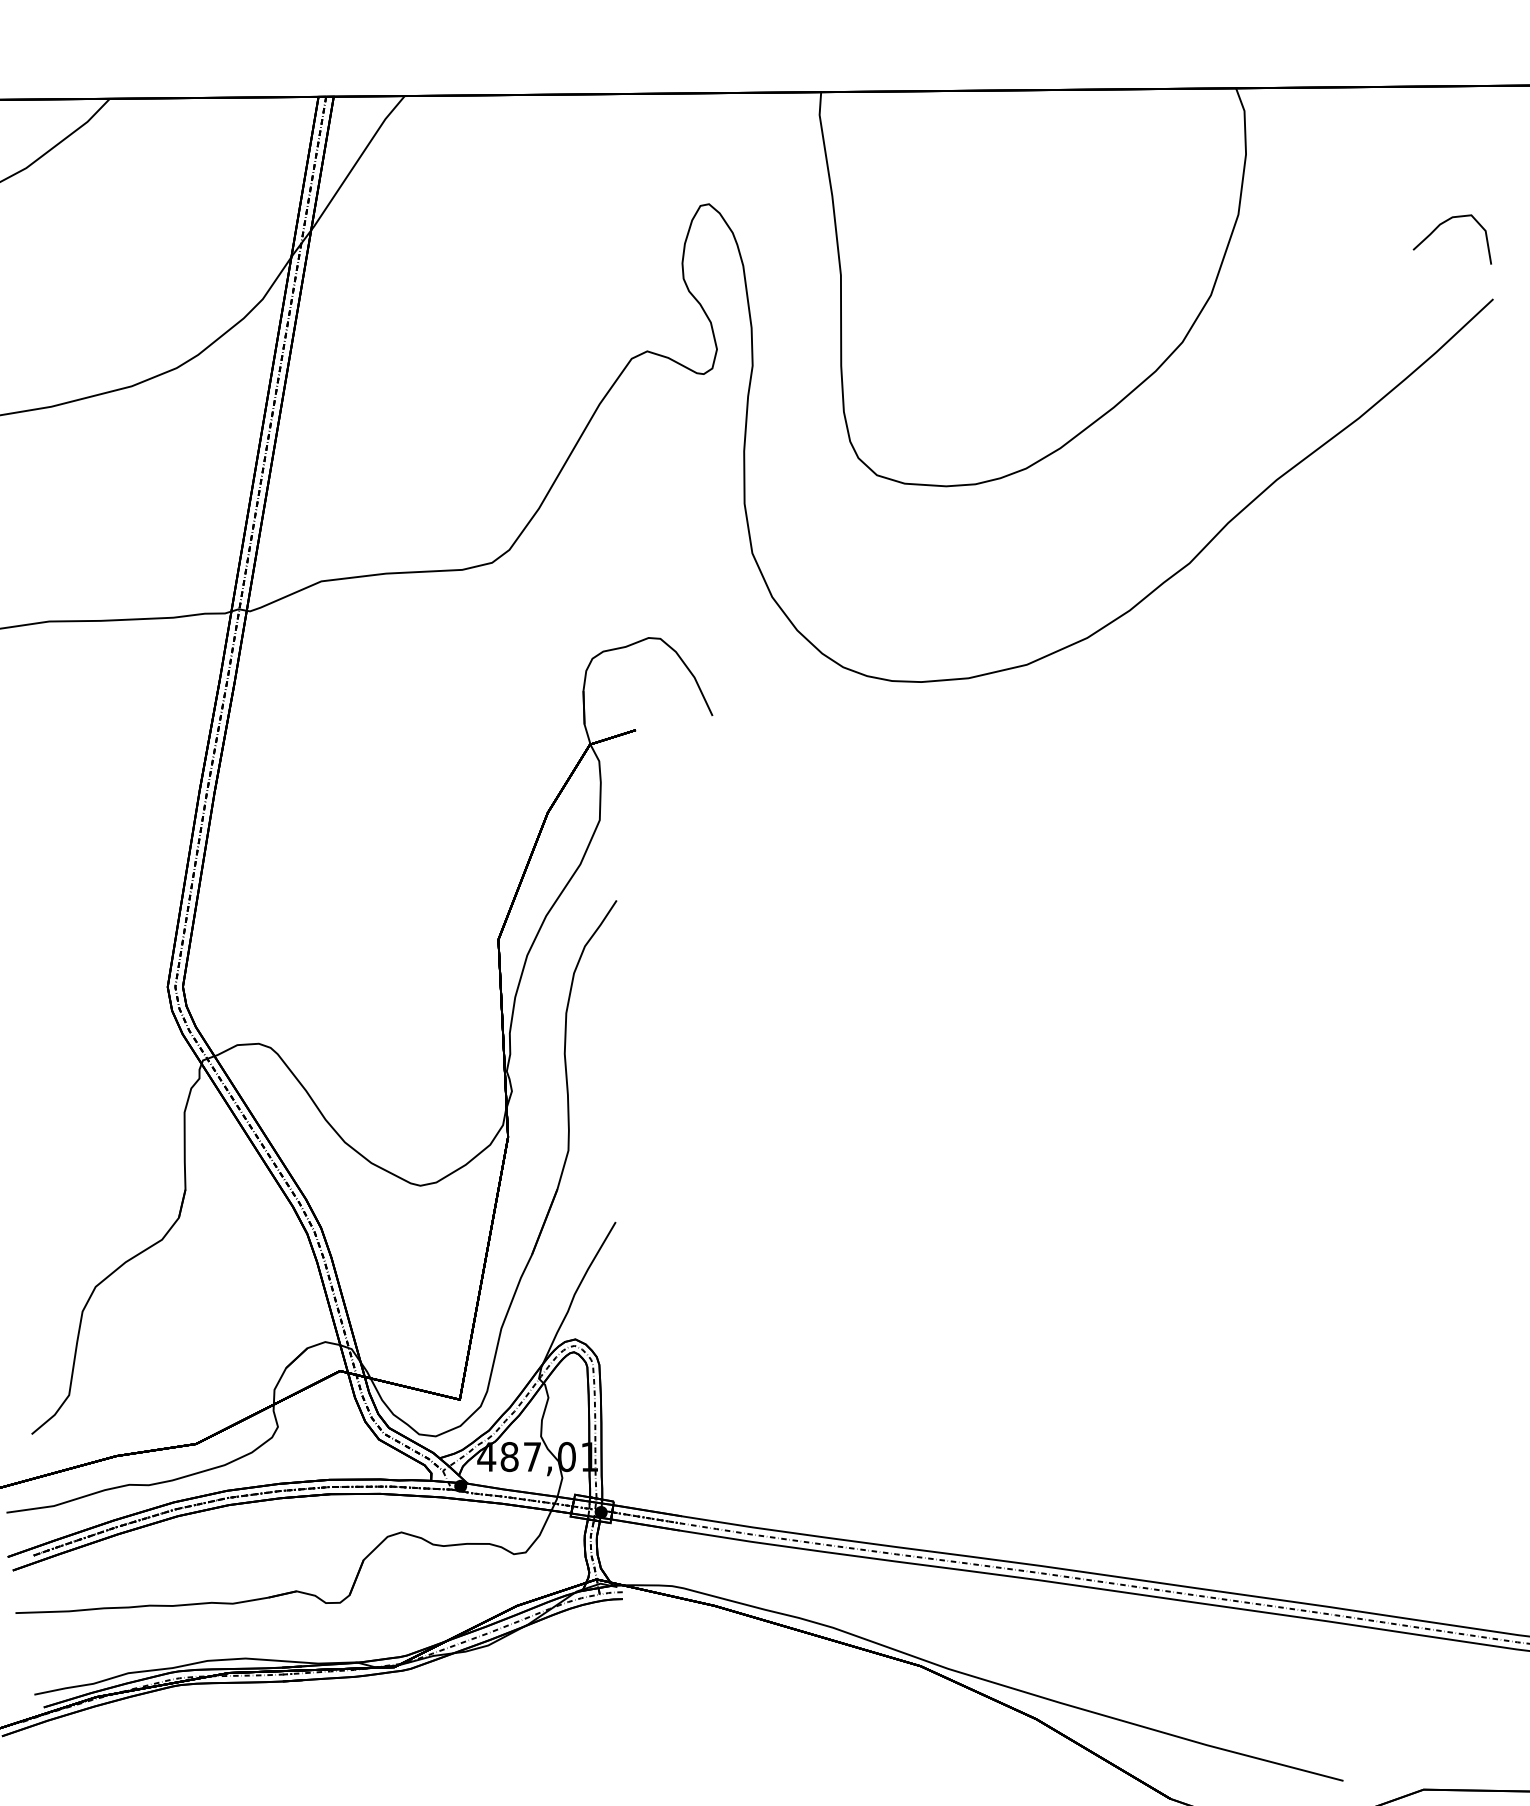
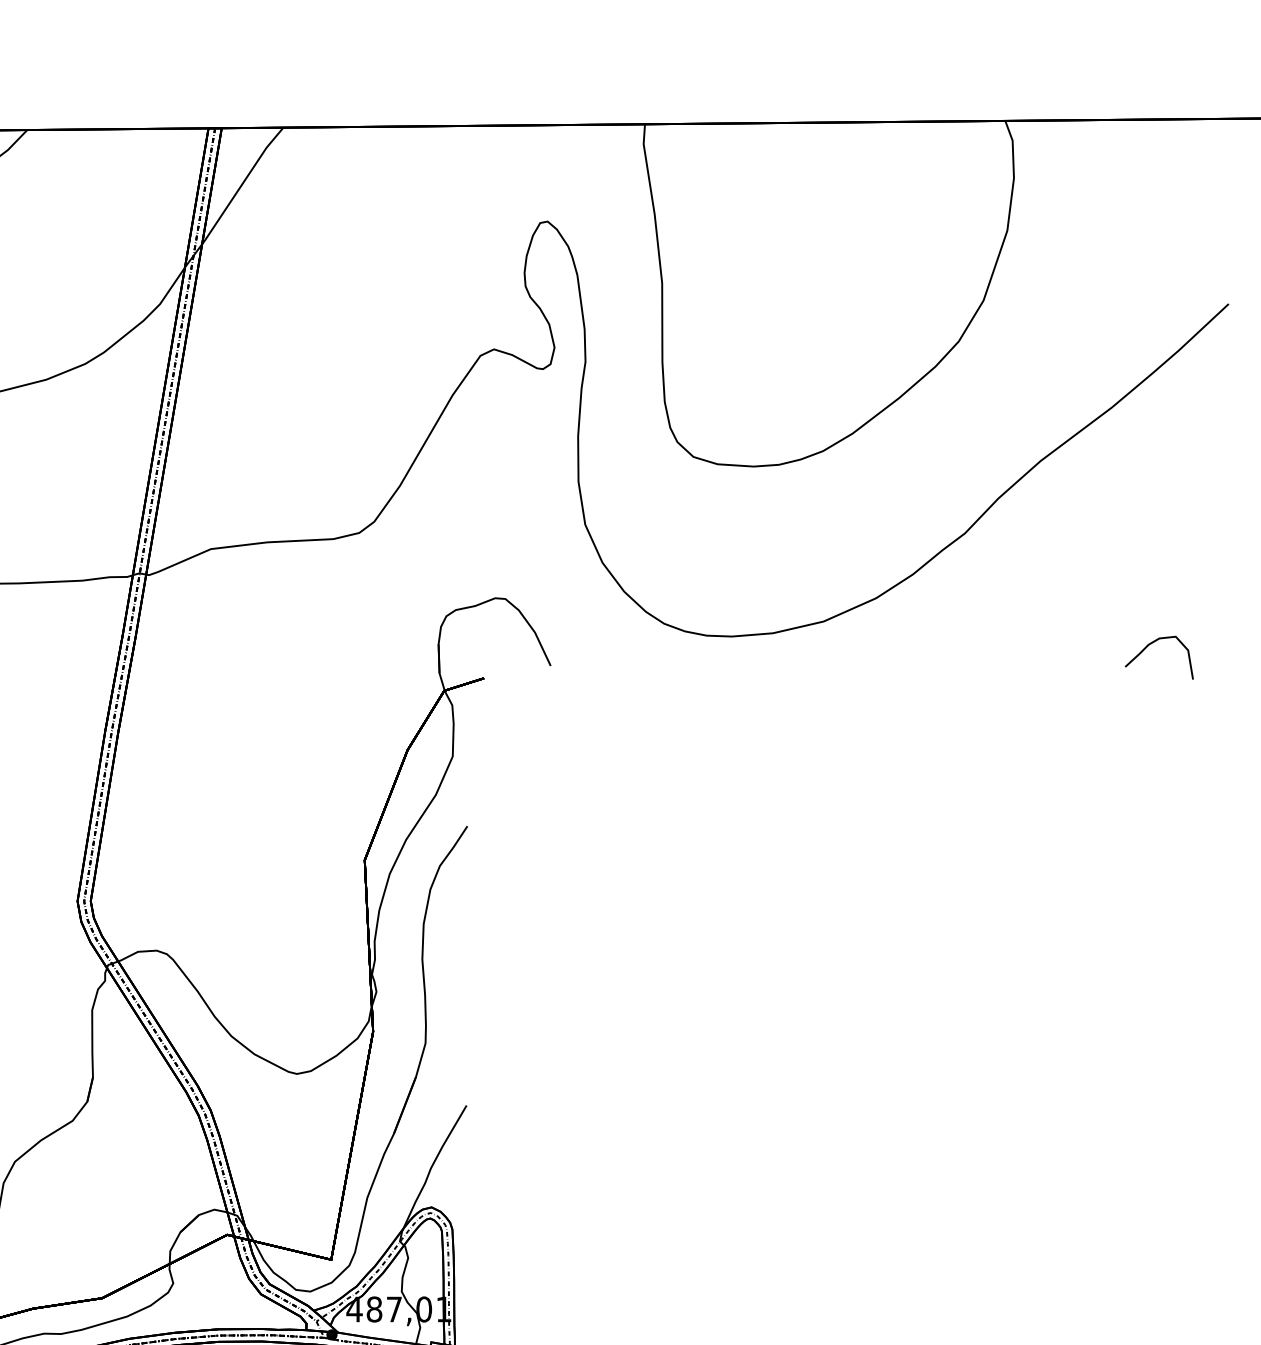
curve: (1444, 223) -> (1152, 643), moved

